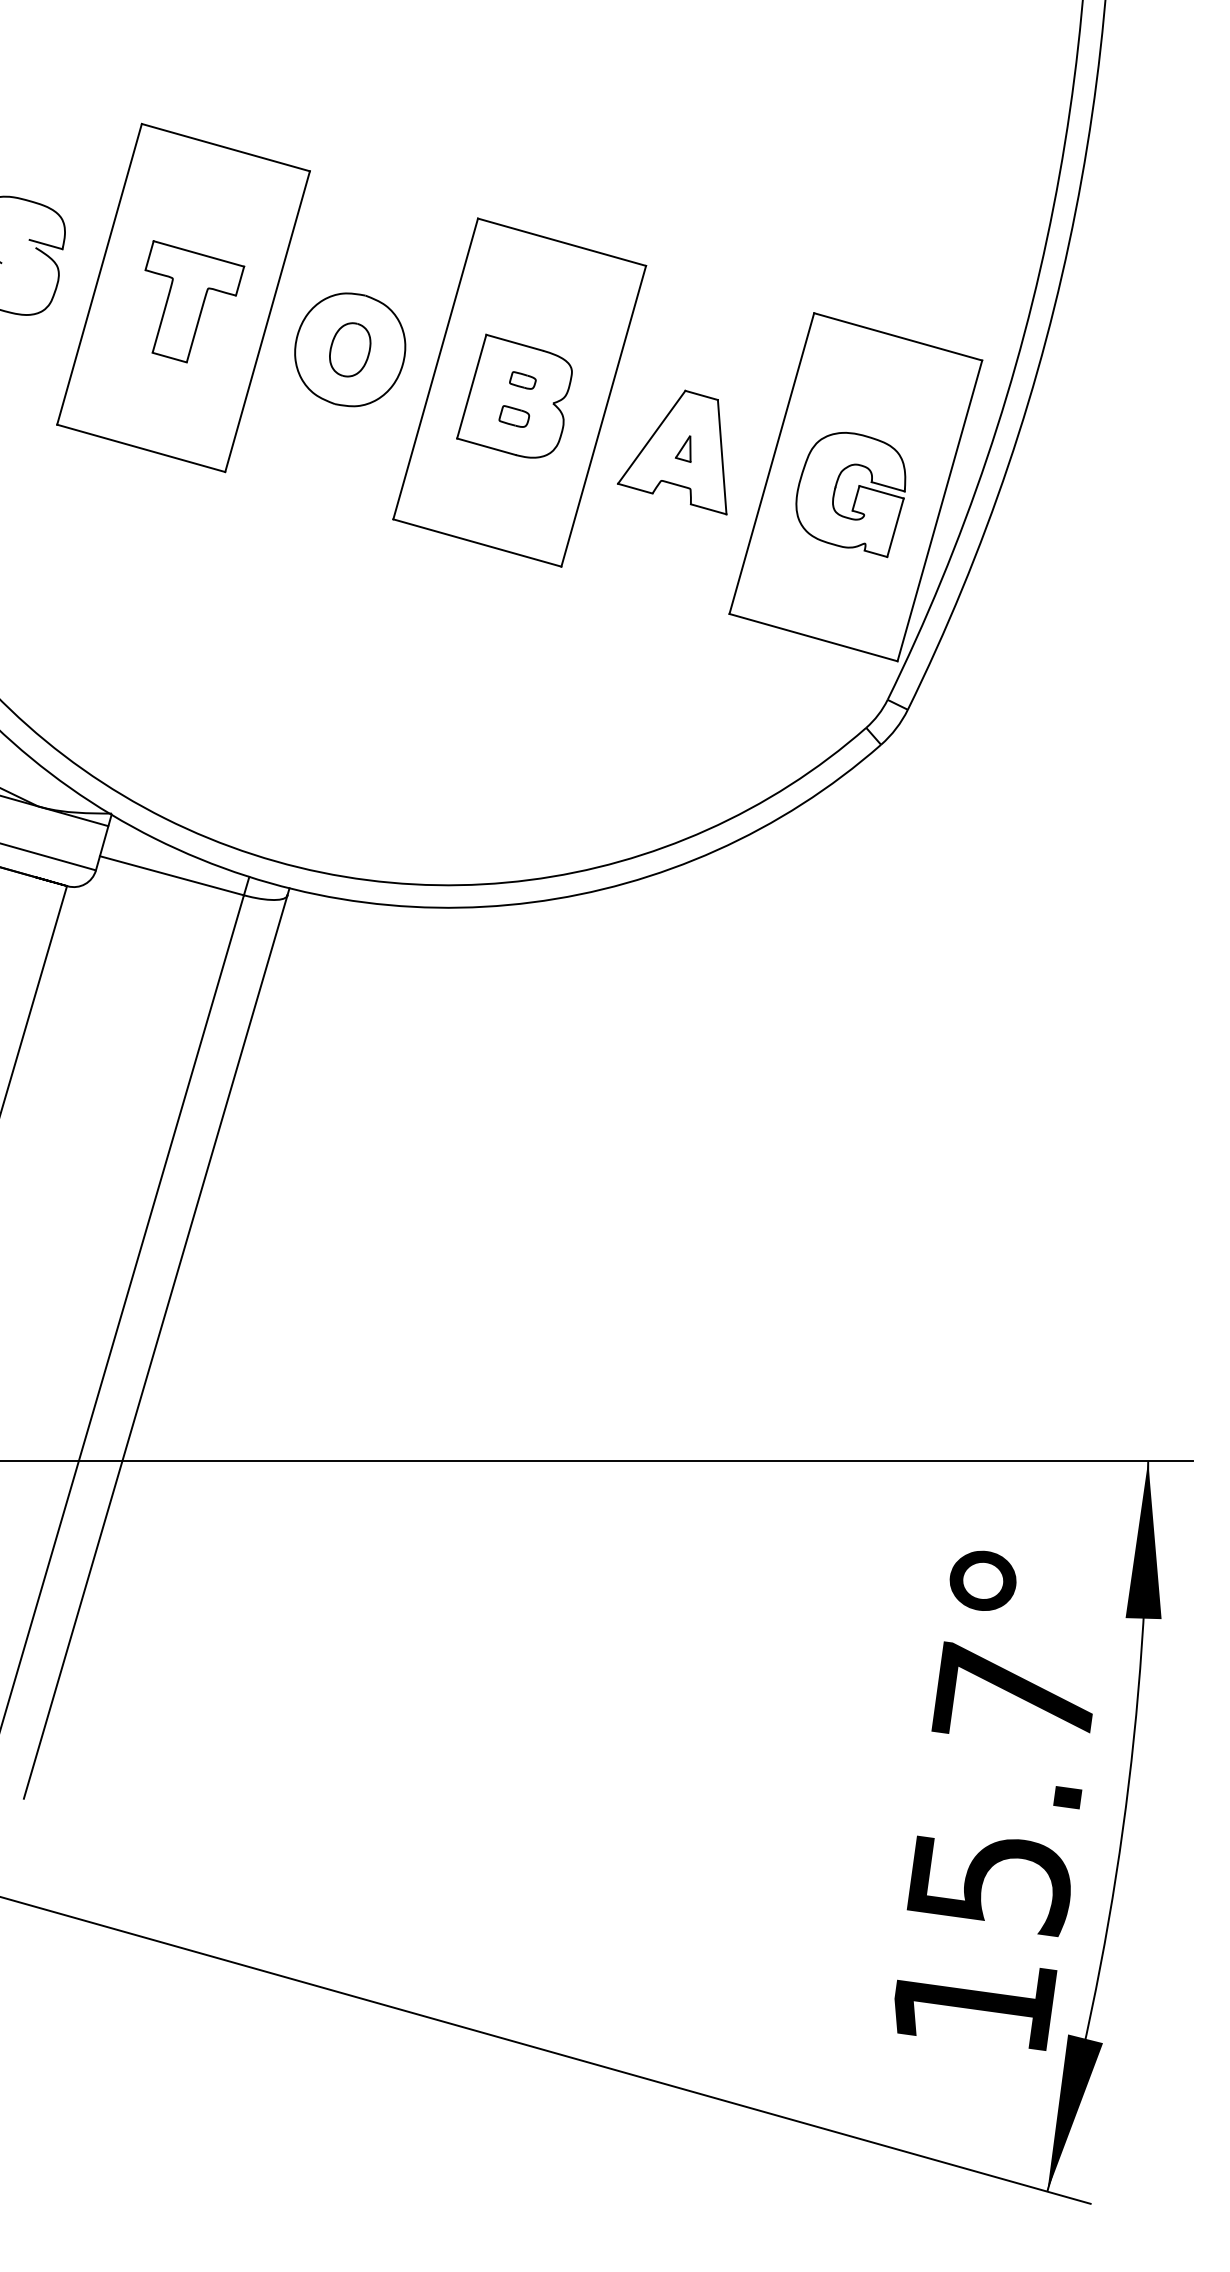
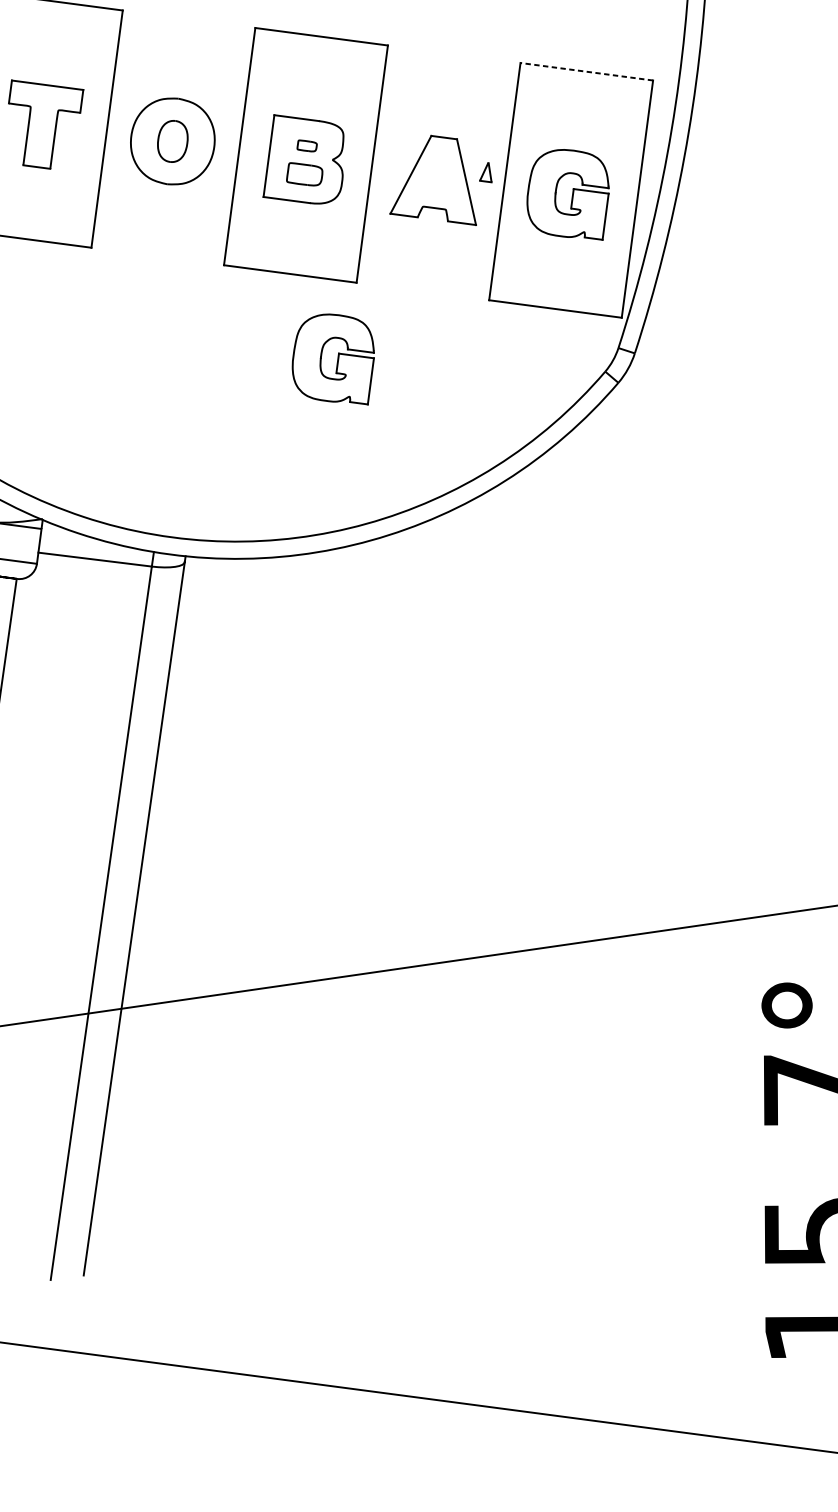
line: (897, 336) -> (586, 71), solid -> dashed
part: (514, 416) -> (304, 174), size x1.6
part: (682, 448) -> (484, 172), moved
part: (516, 664) -> (333, 361), added

